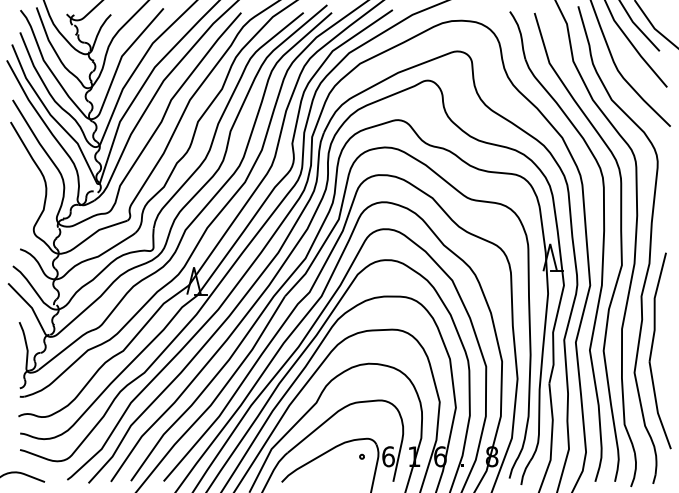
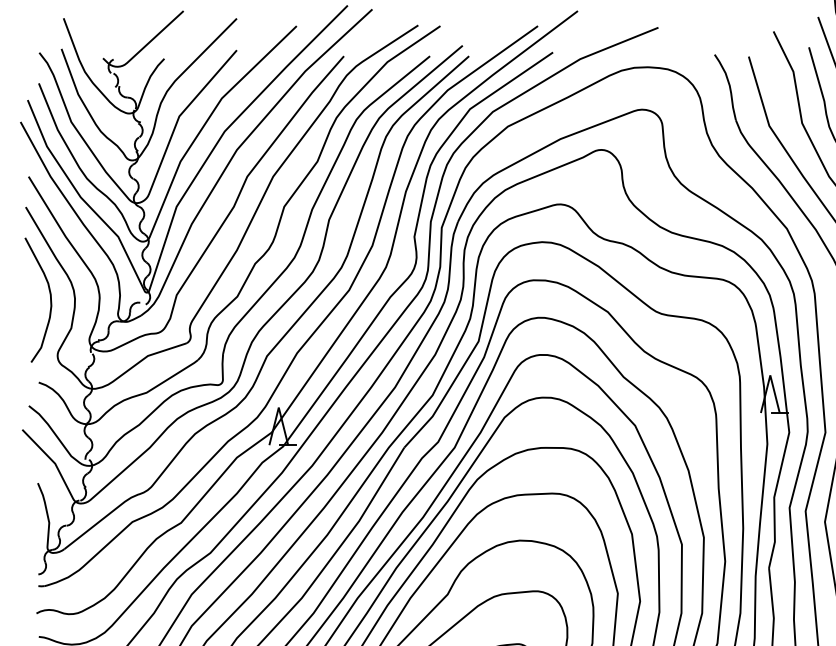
curve: (27, 185) -> (48, 294), added

